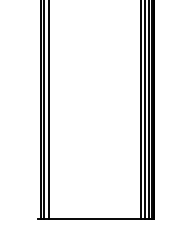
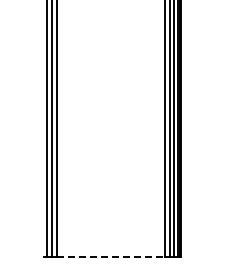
line: (95, 218) -> (111, 256), solid -> dashed

